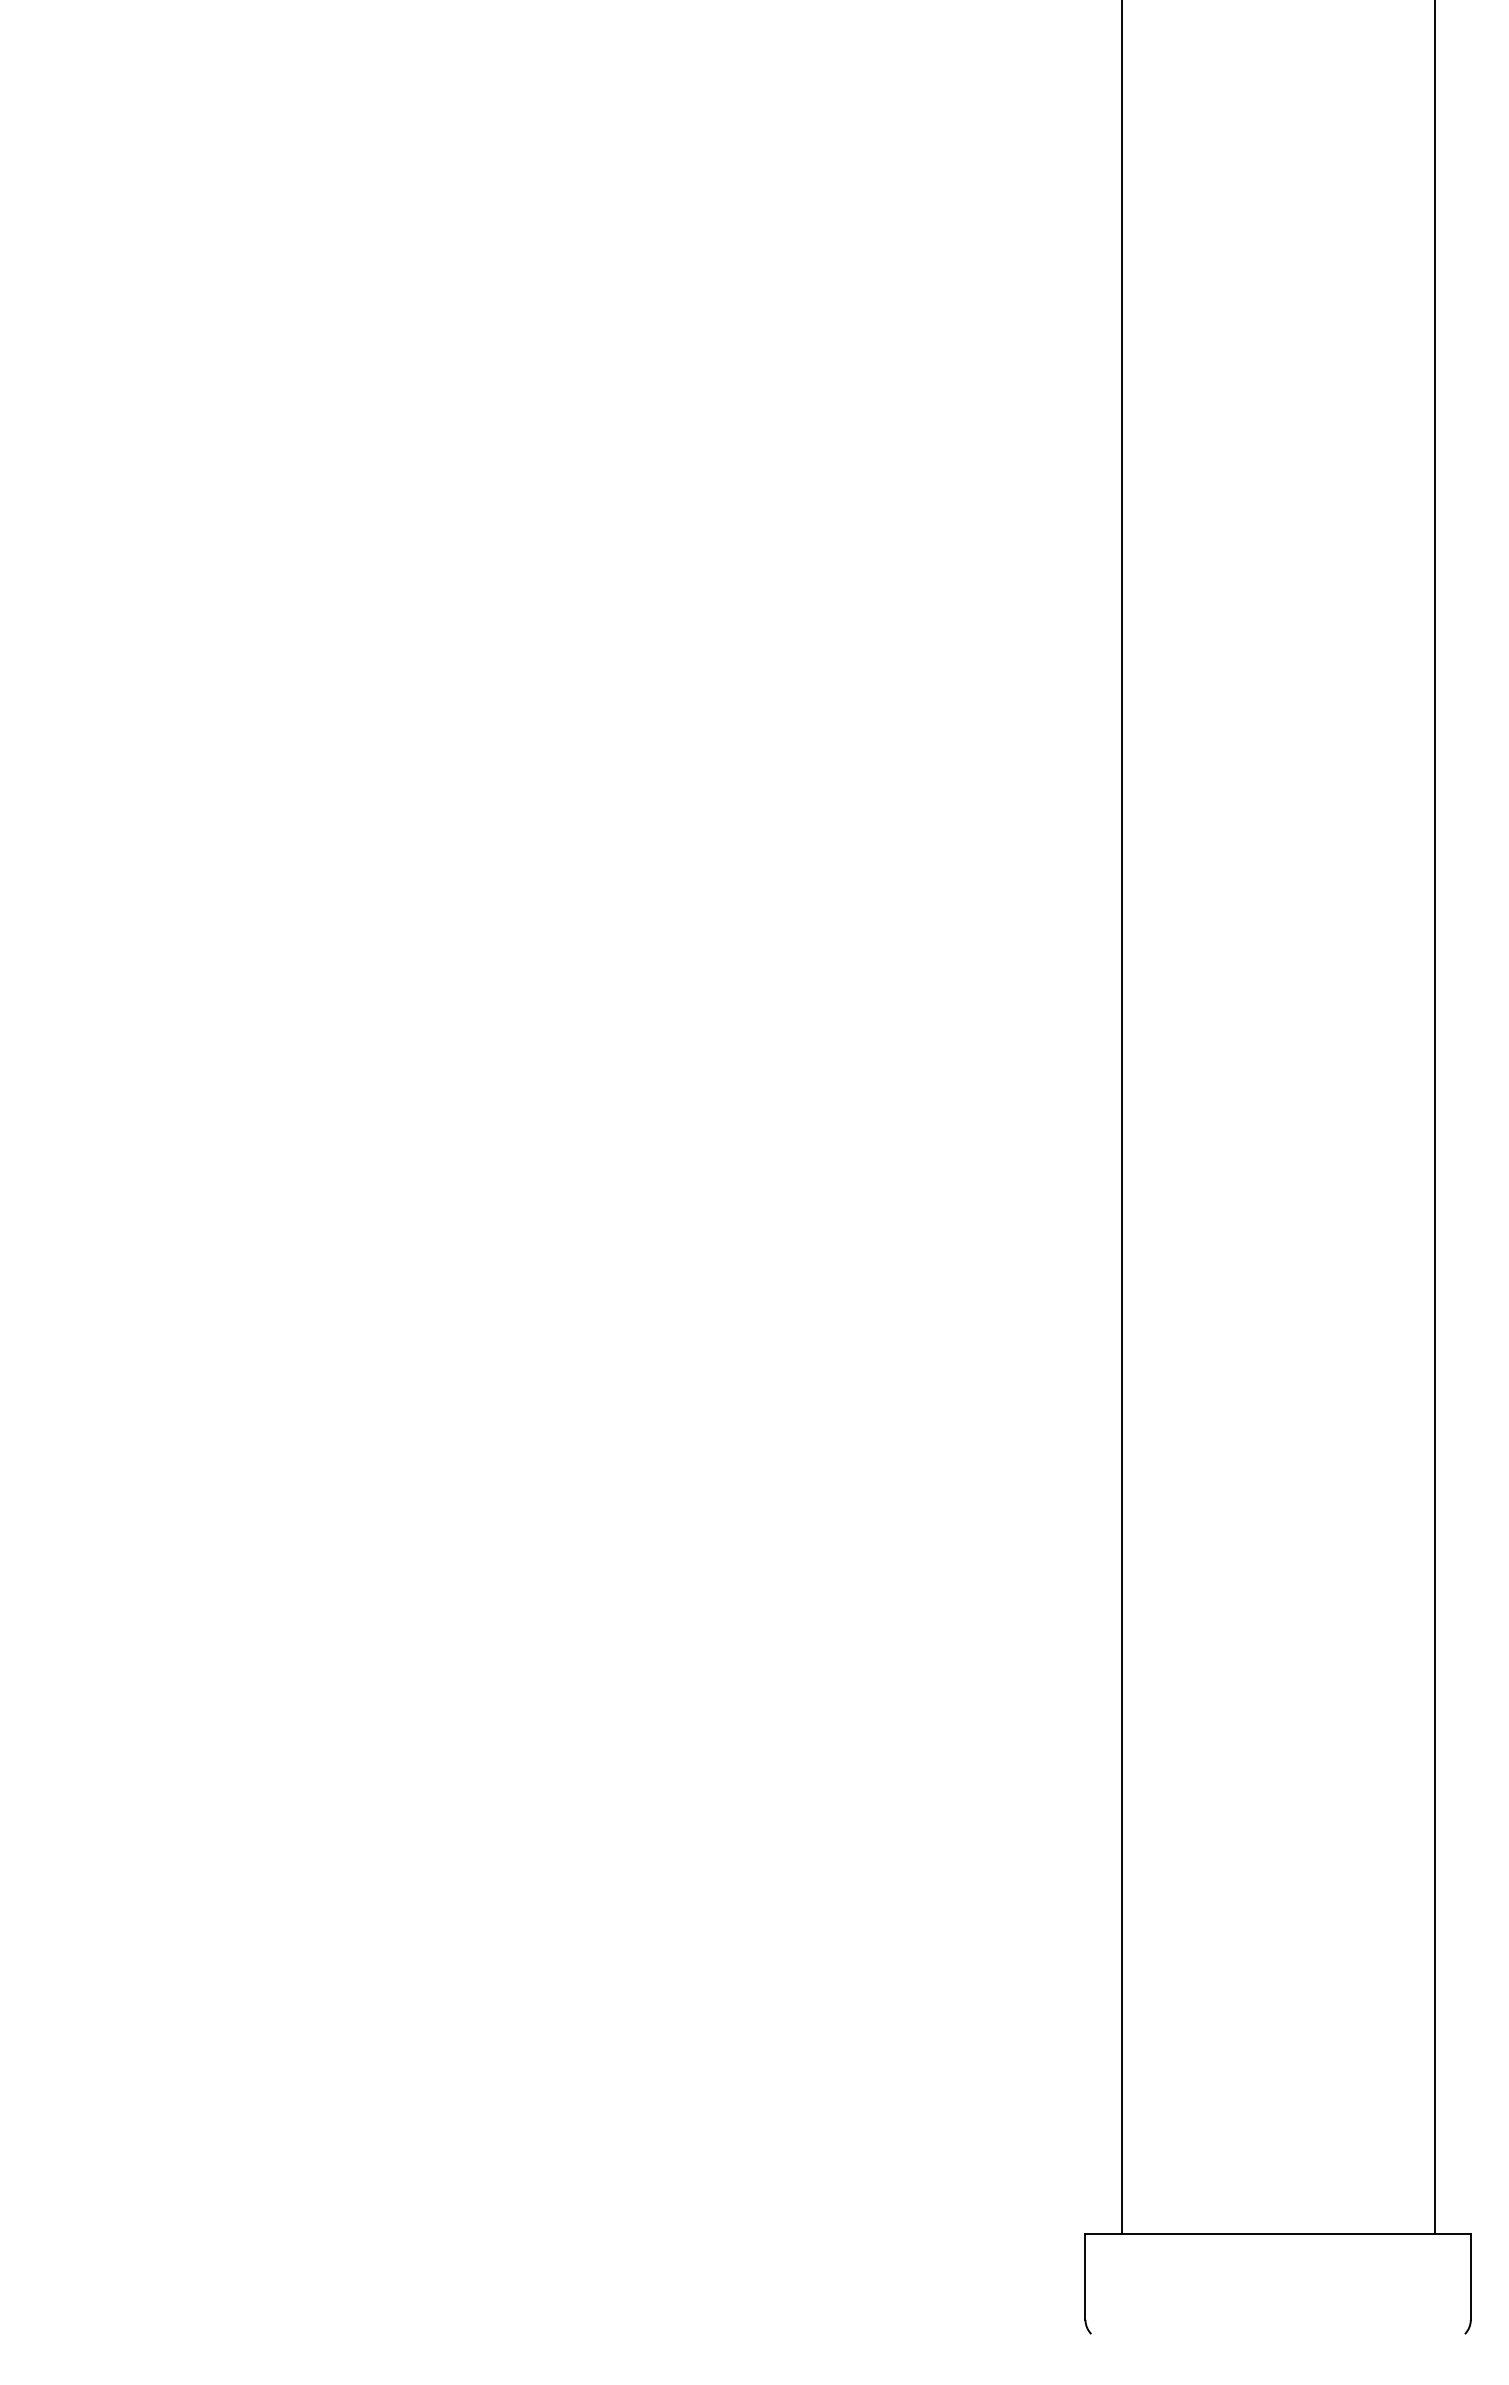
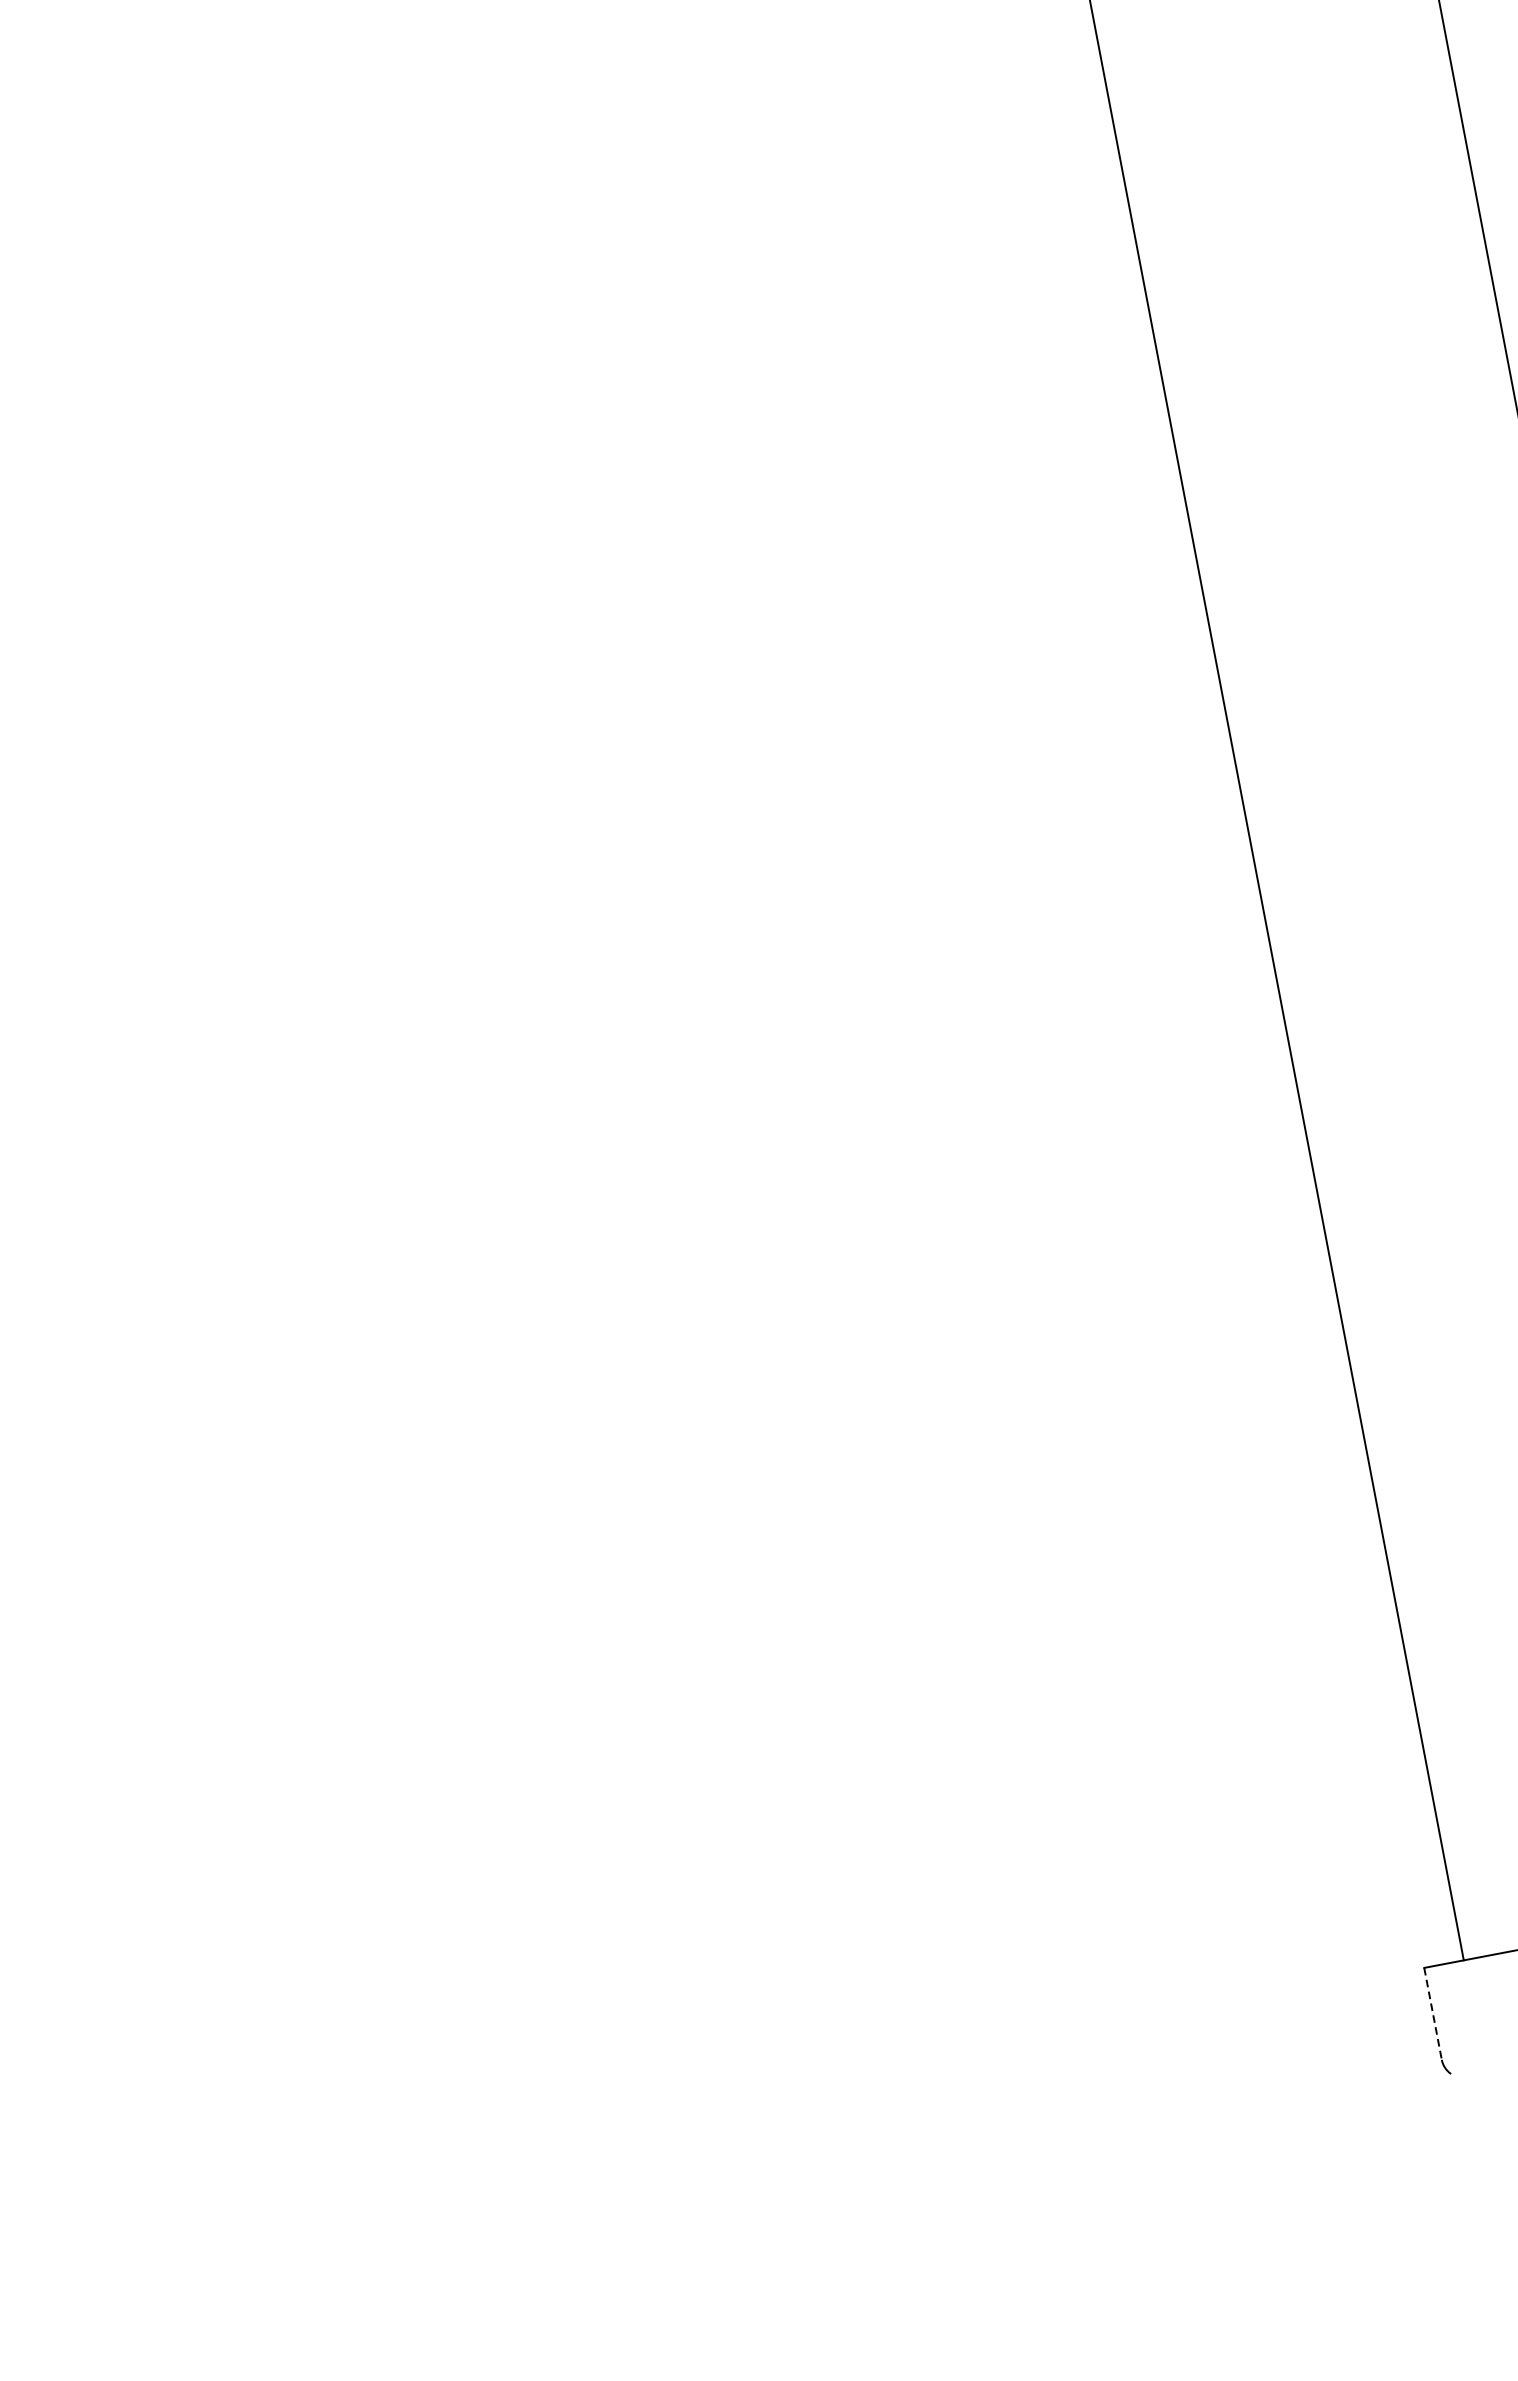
line: (1085, 2277) -> (1433, 2014), solid -> dashed

